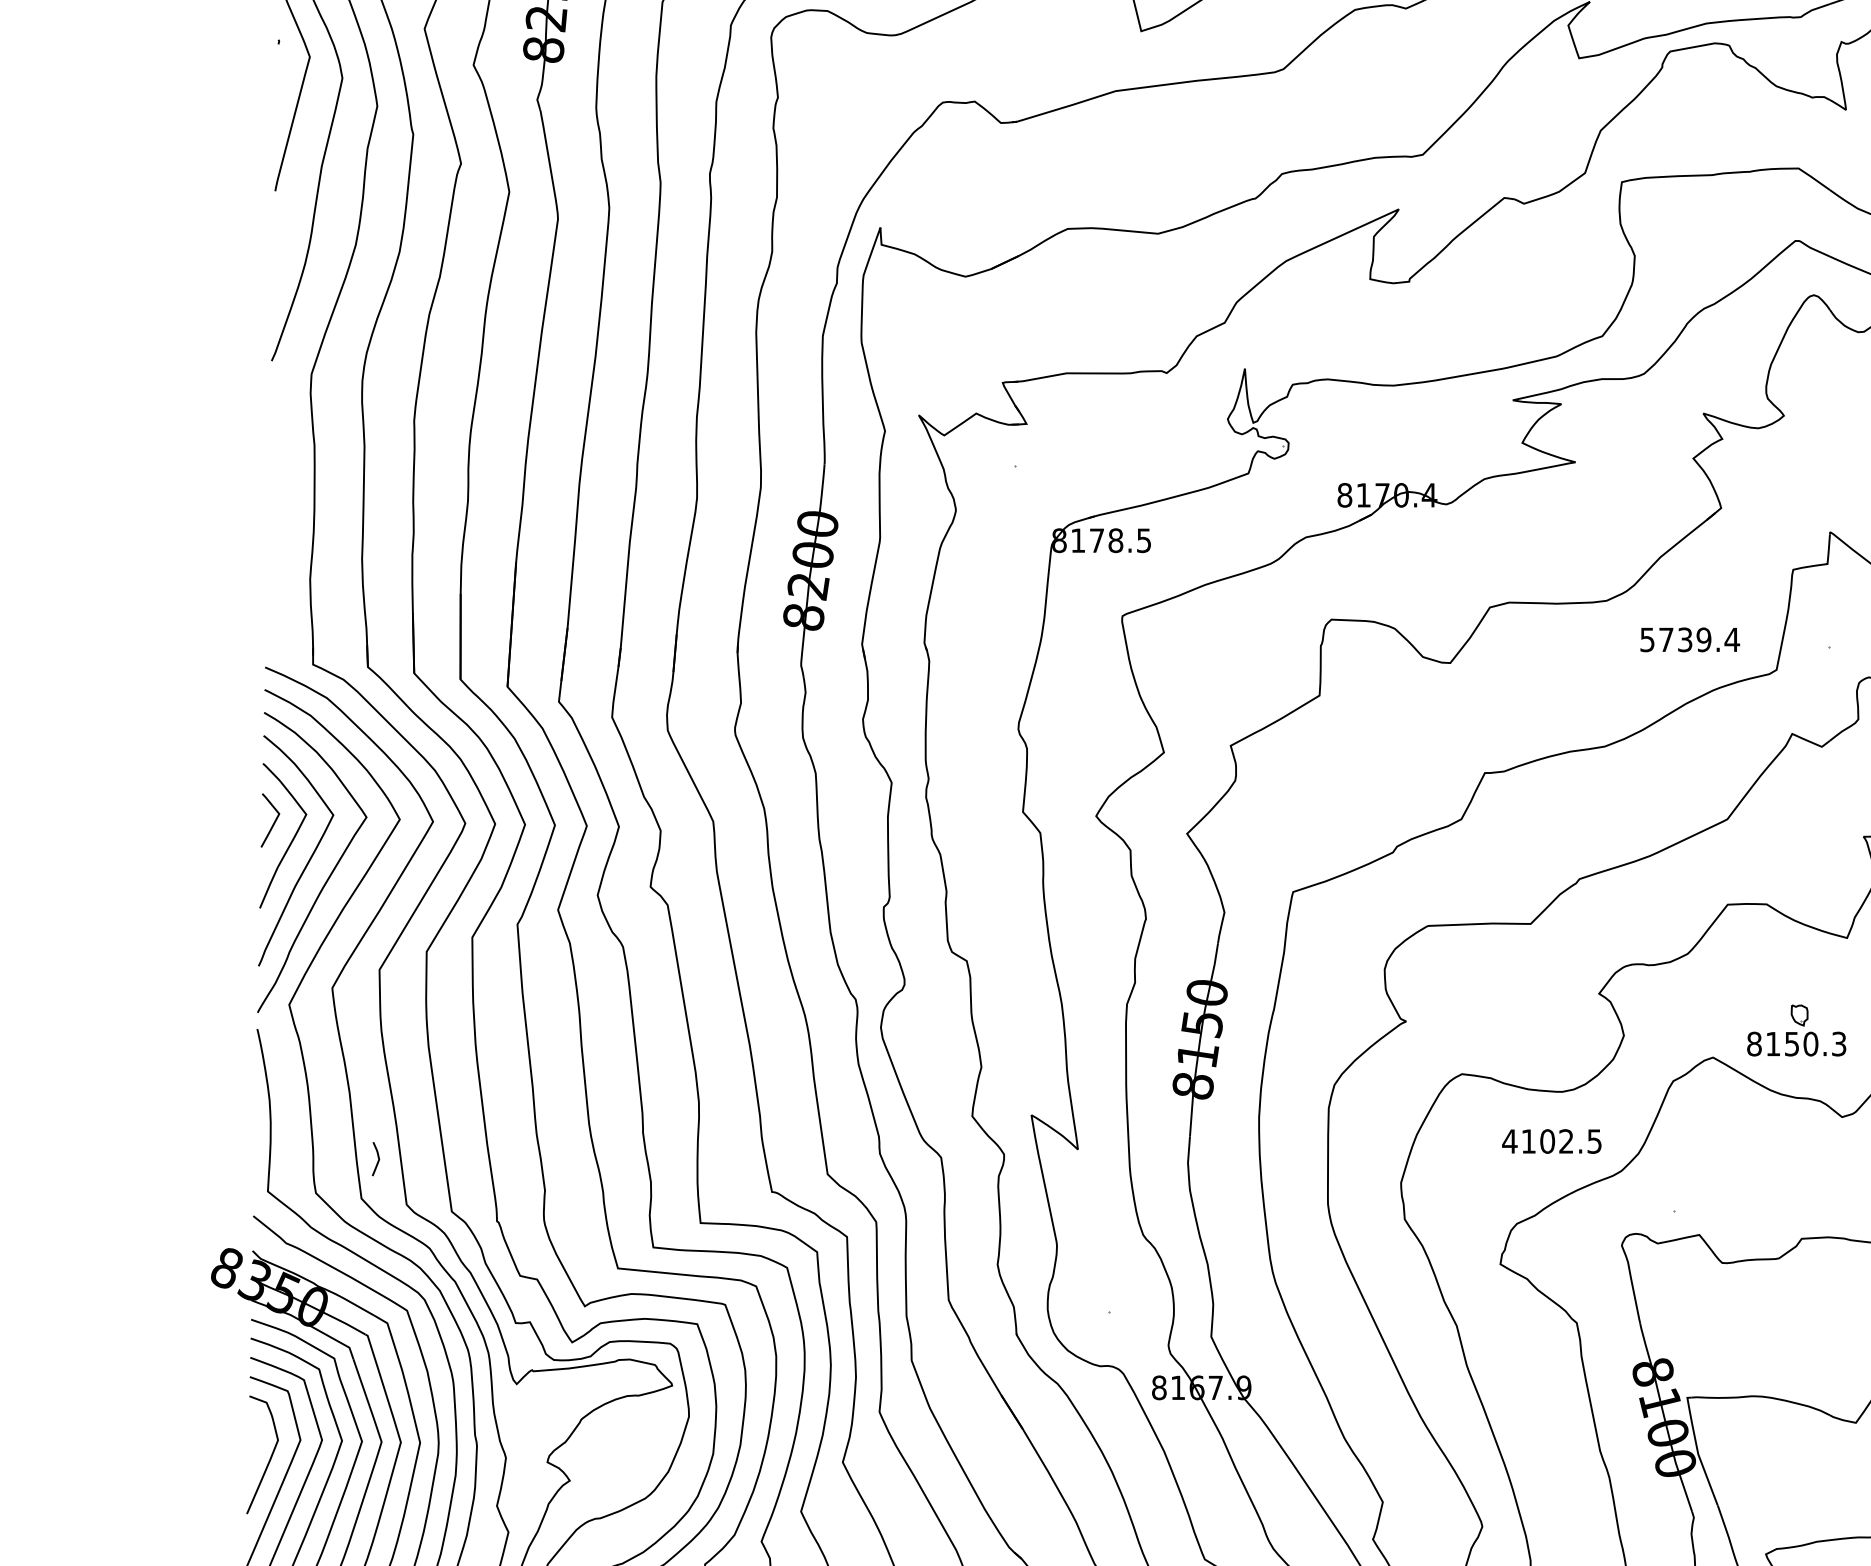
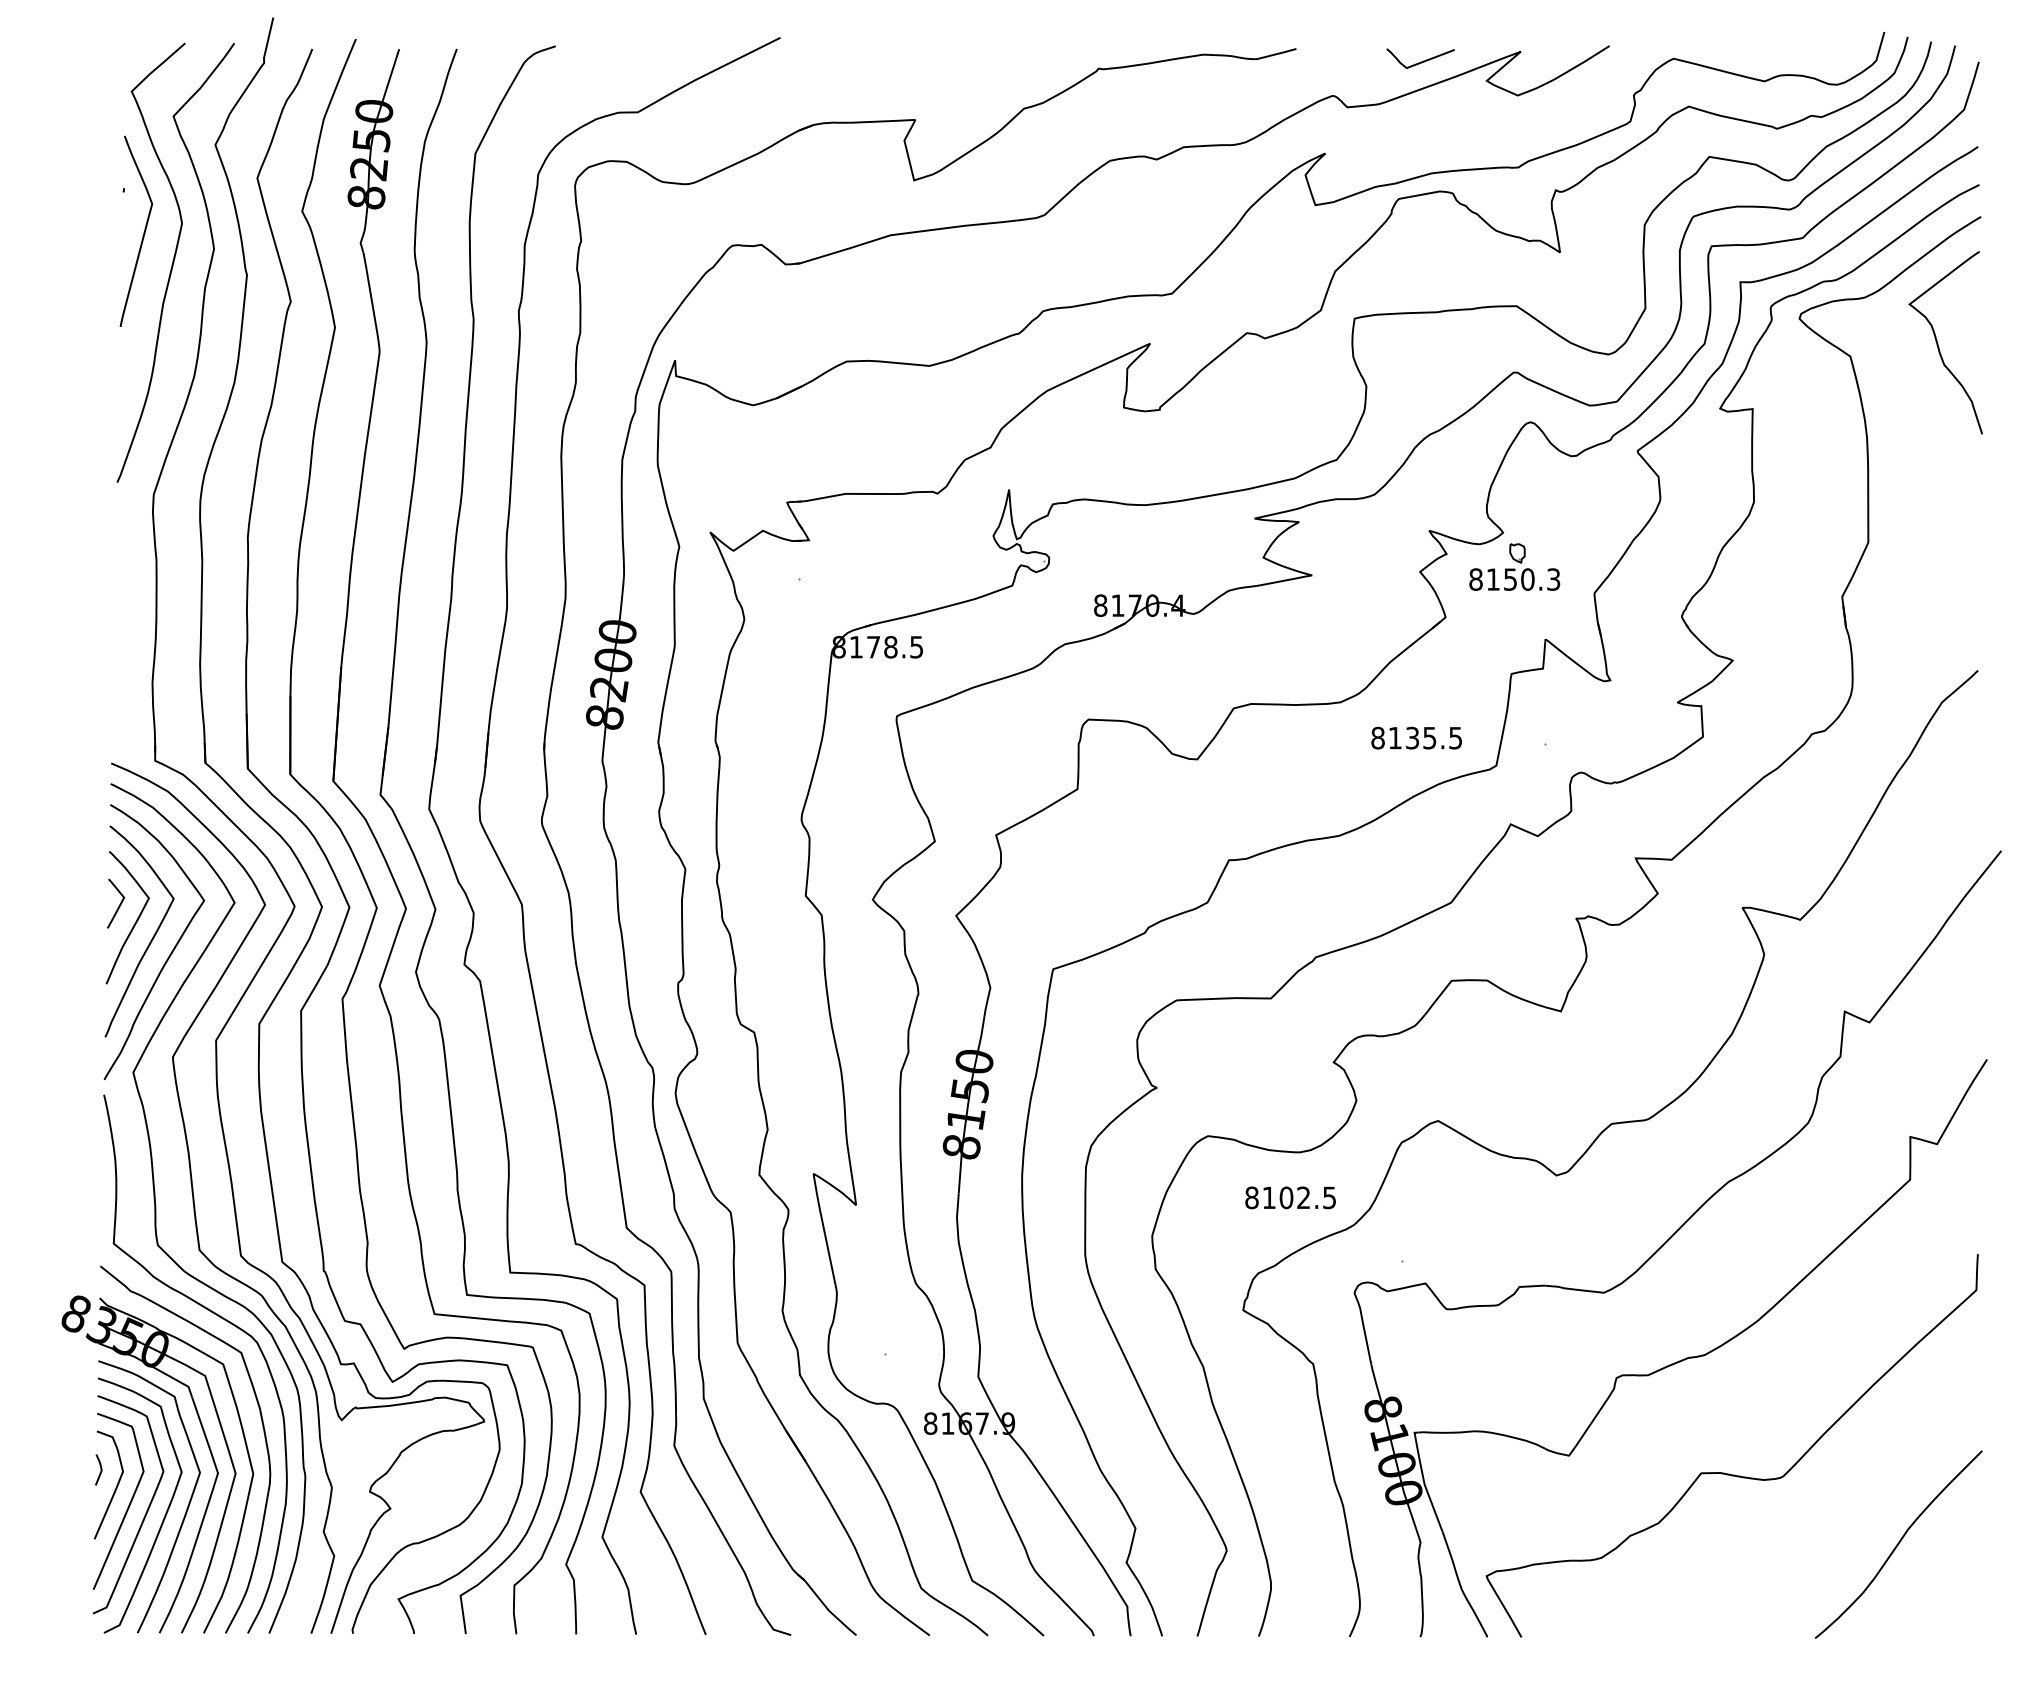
text: (1689, 639) -> (1416, 737), 5739.4 -> 8135.5
part: (1796, 1029) -> (1514, 566), moved
text: (1509, 1141) -> (1251, 1197), 4102.5 -> 8102.5
curve: (377, 1158) -> (100, 1469), moved

